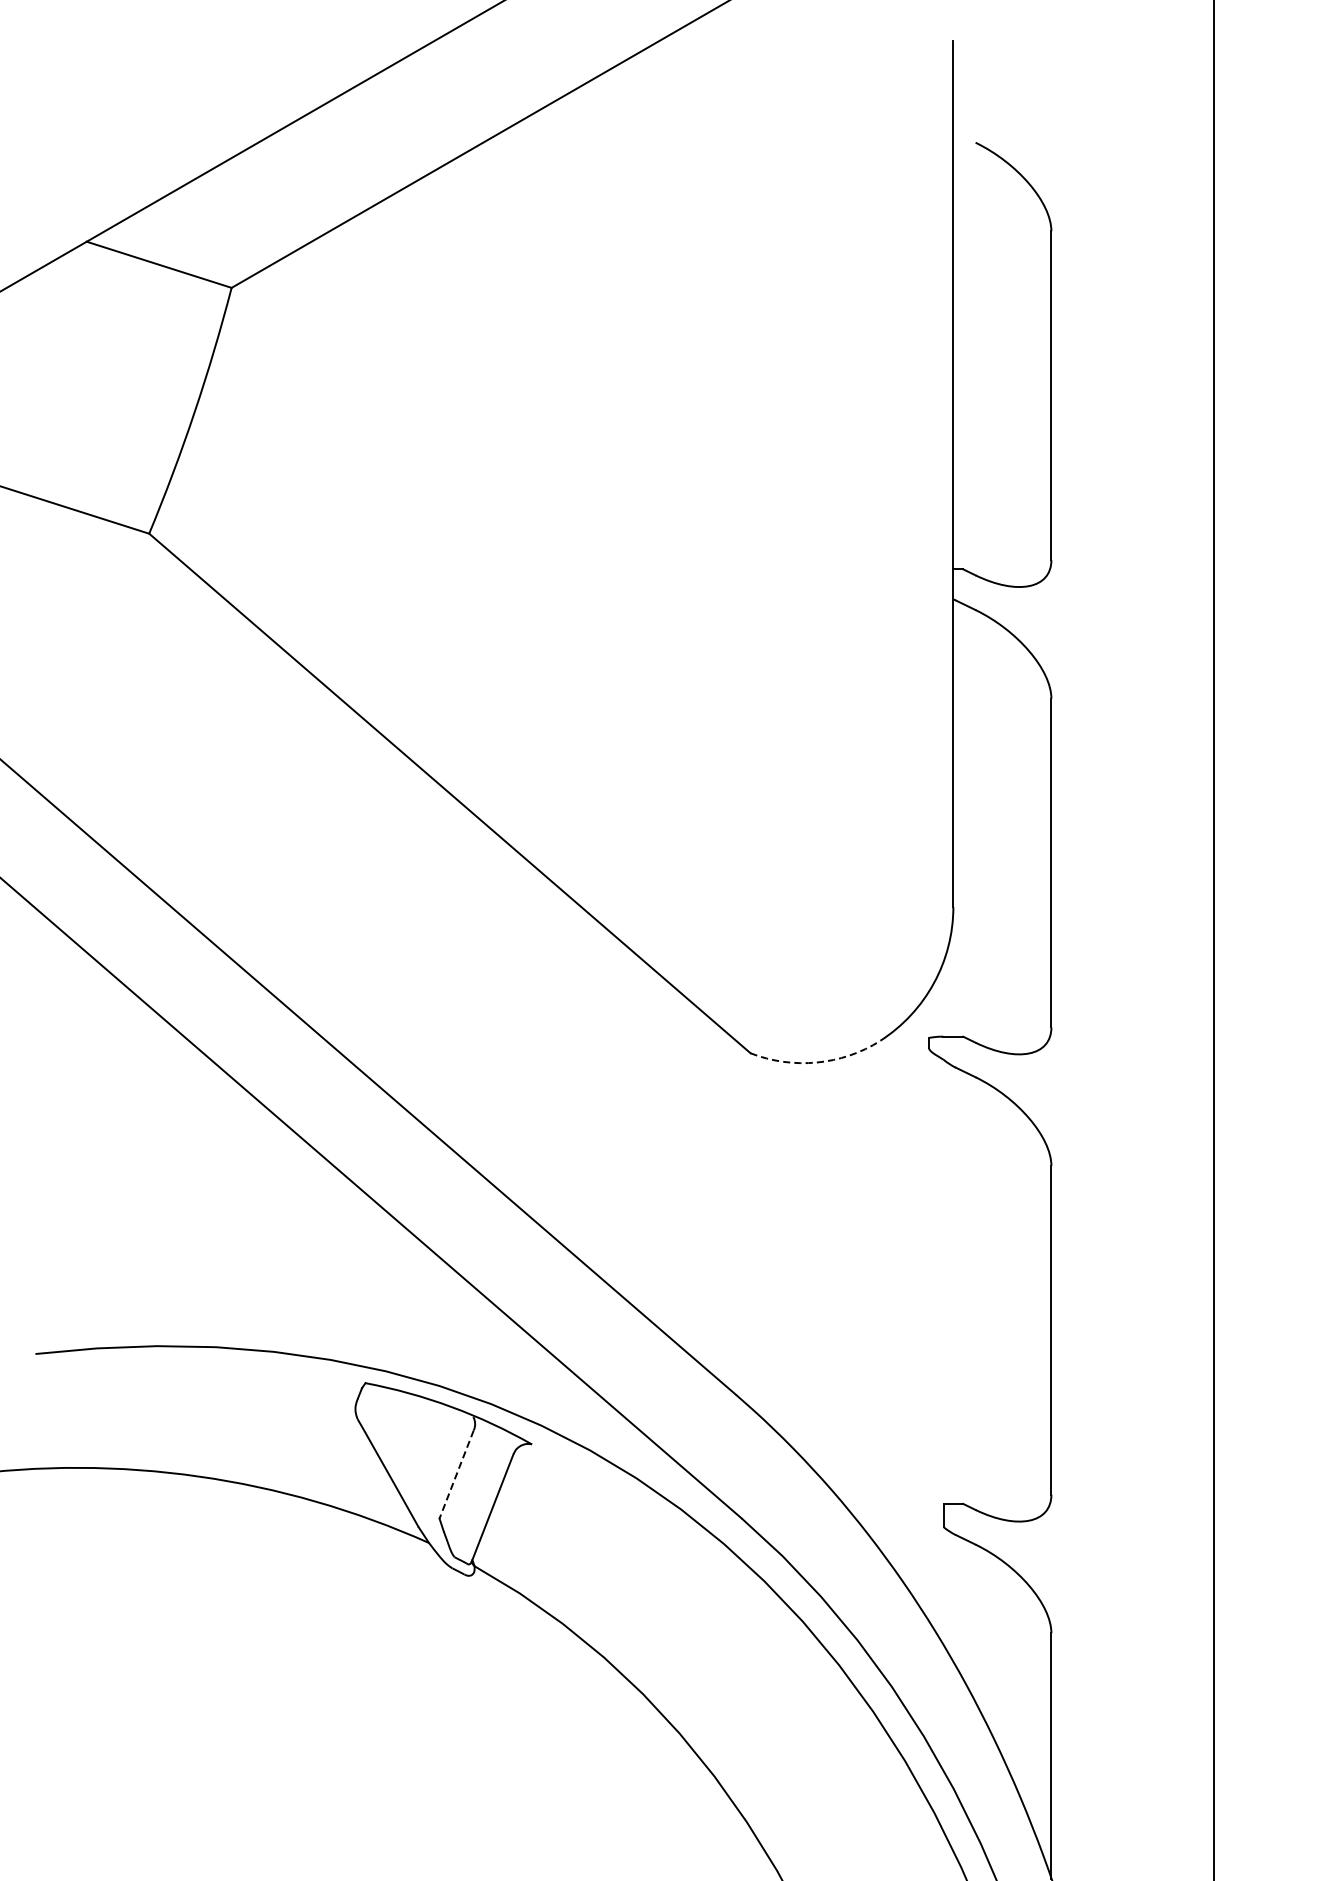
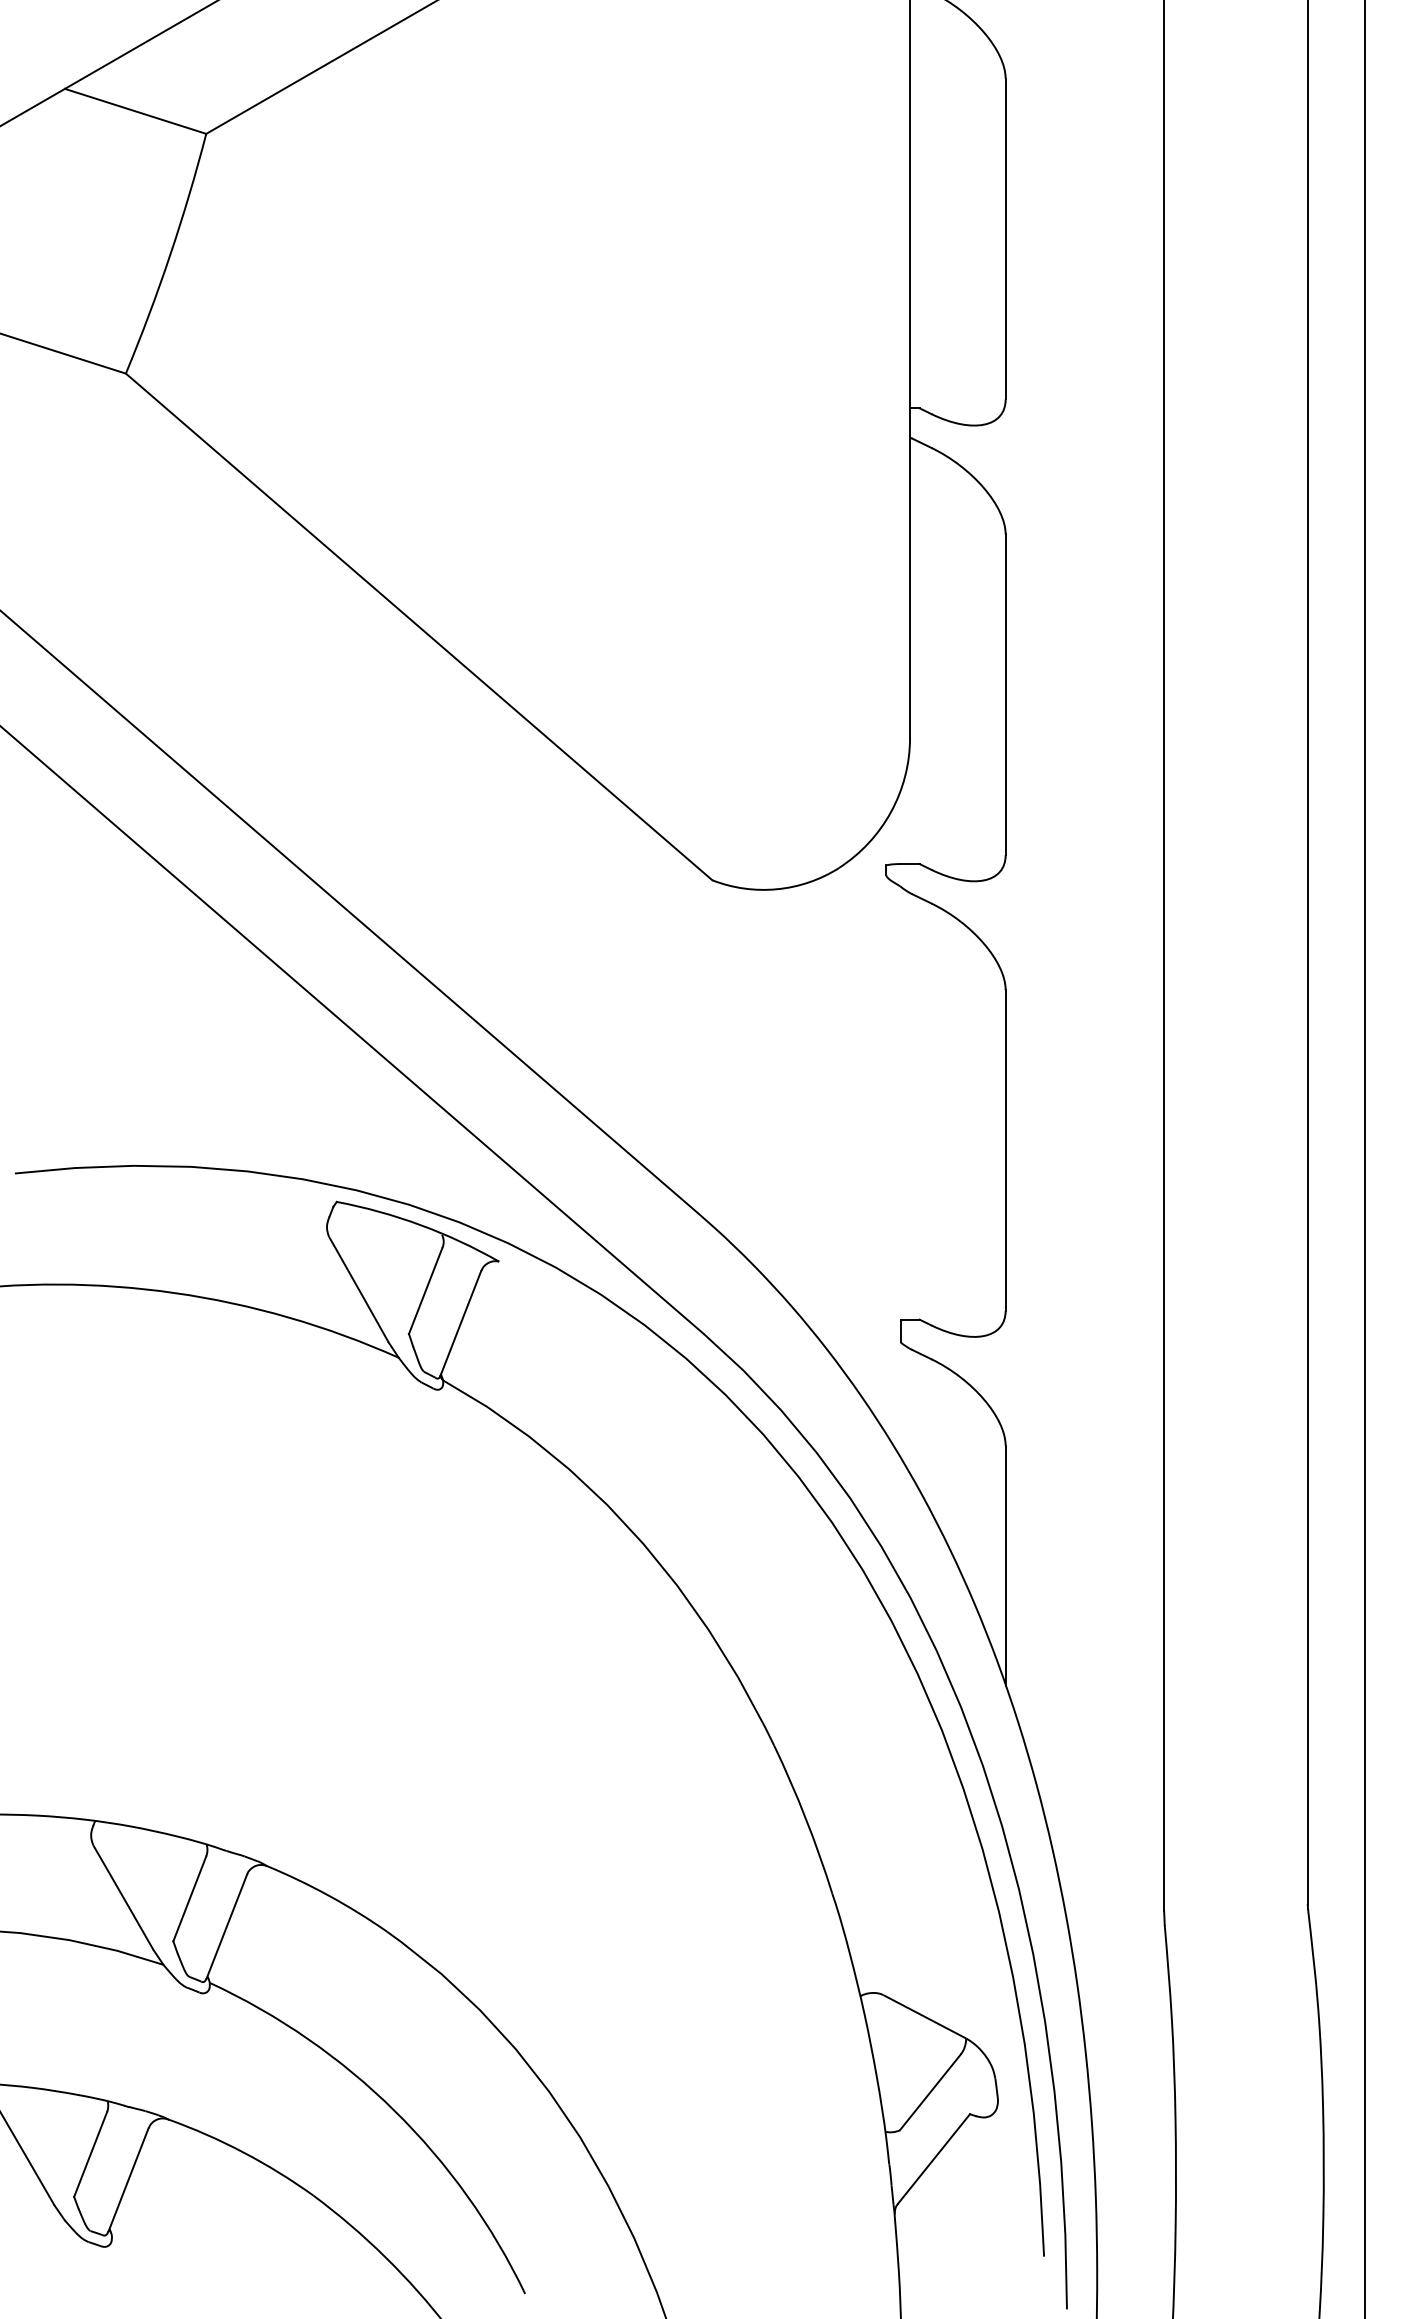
arc: (816, 1062) -> (776, 889), dashed -> solid
line: (456, 1475) -> (425, 1291), dashed -> solid

